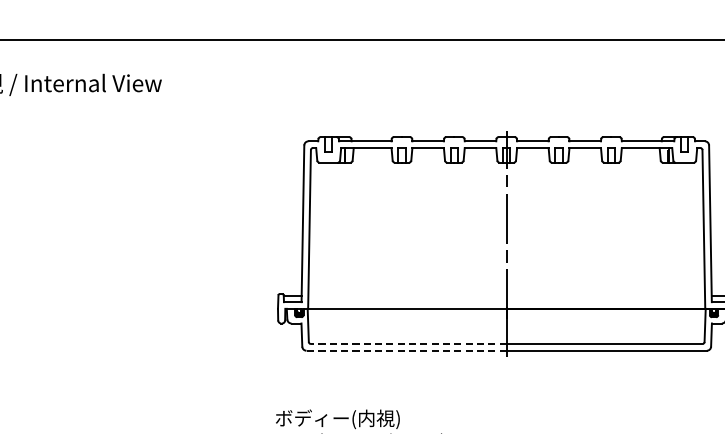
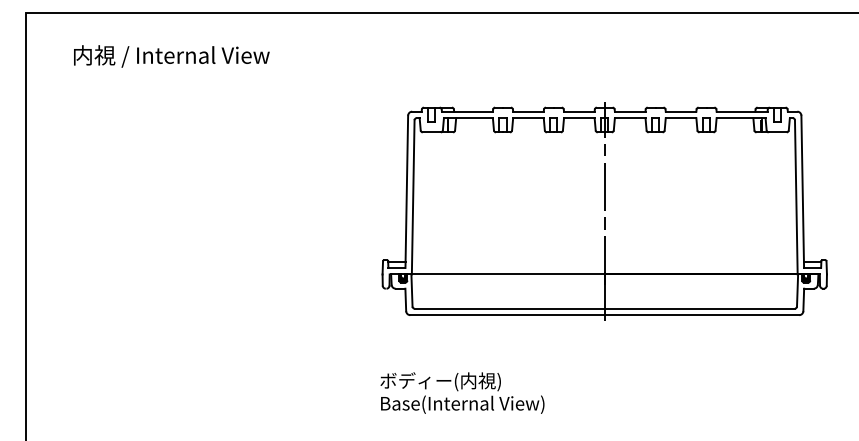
line: (408, 343) -> (509, 308), dashed -> solid
line: (406, 351) -> (507, 315), dashed -> solid

